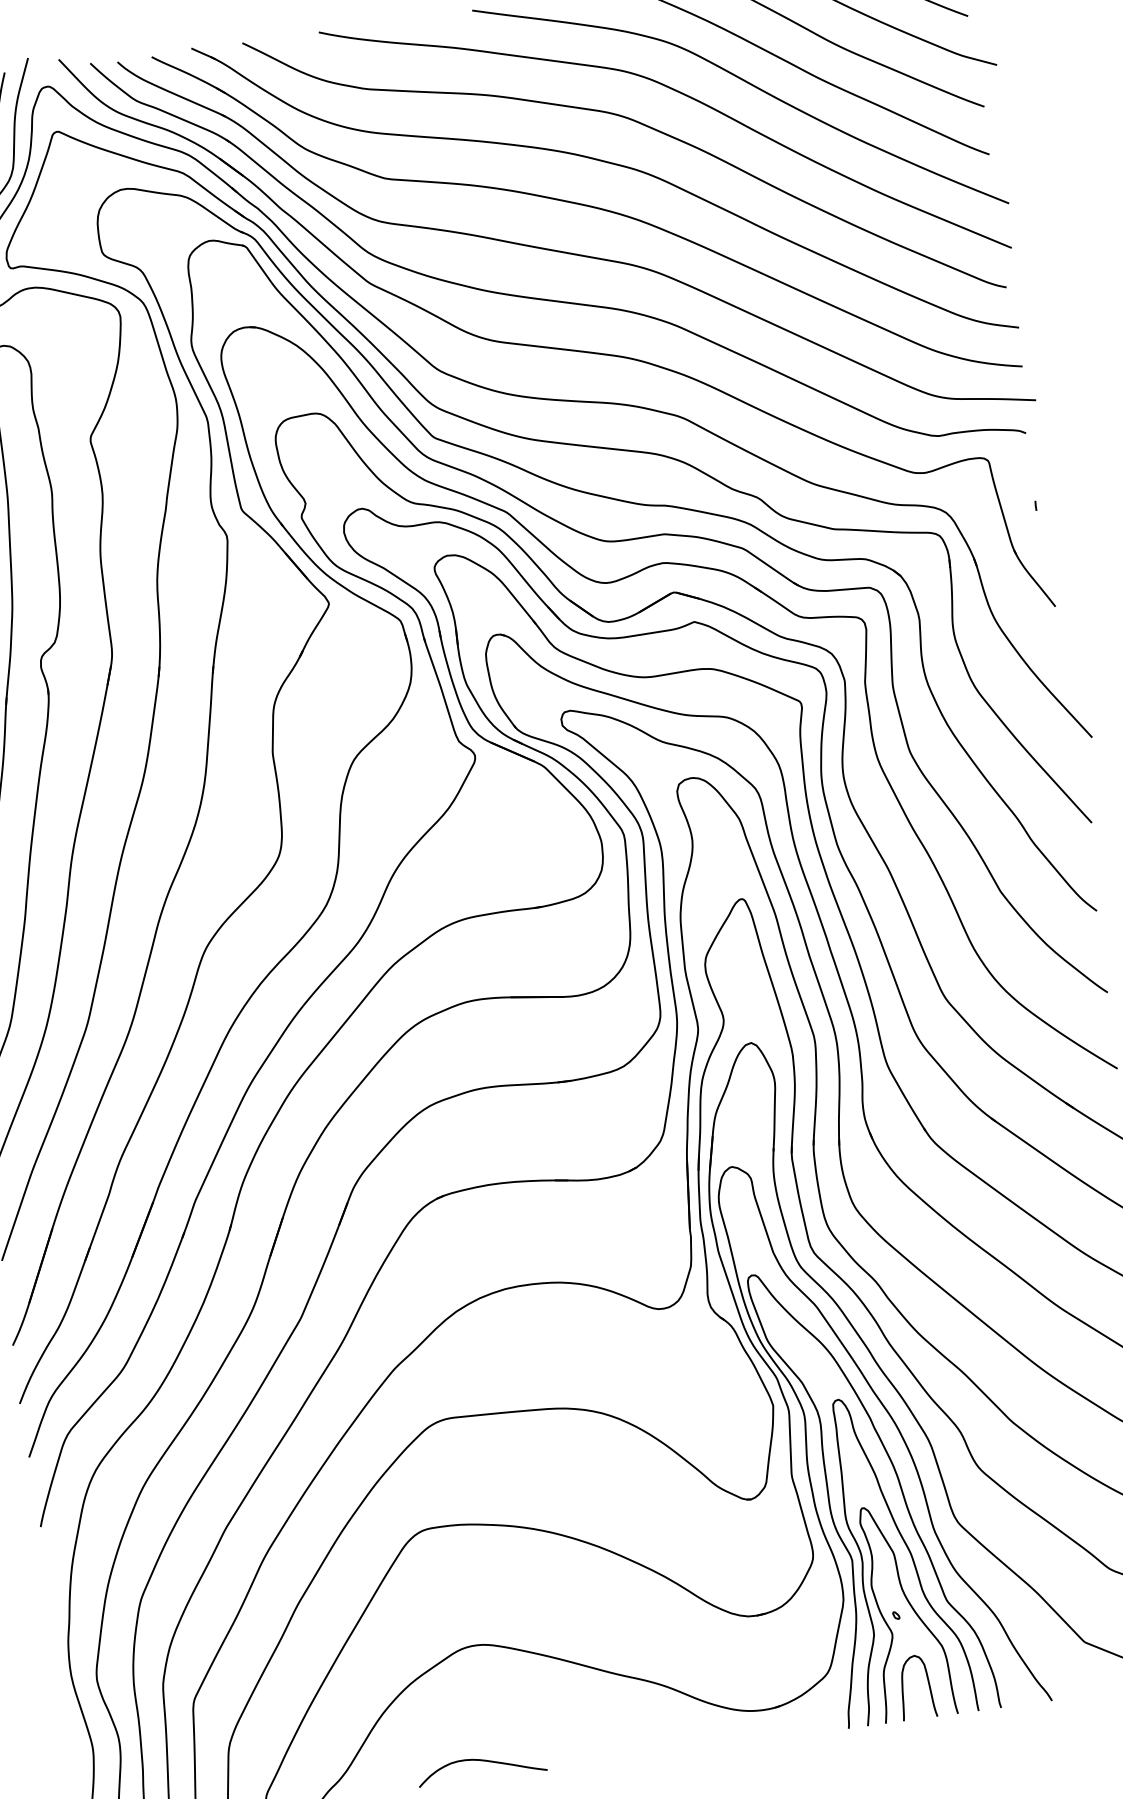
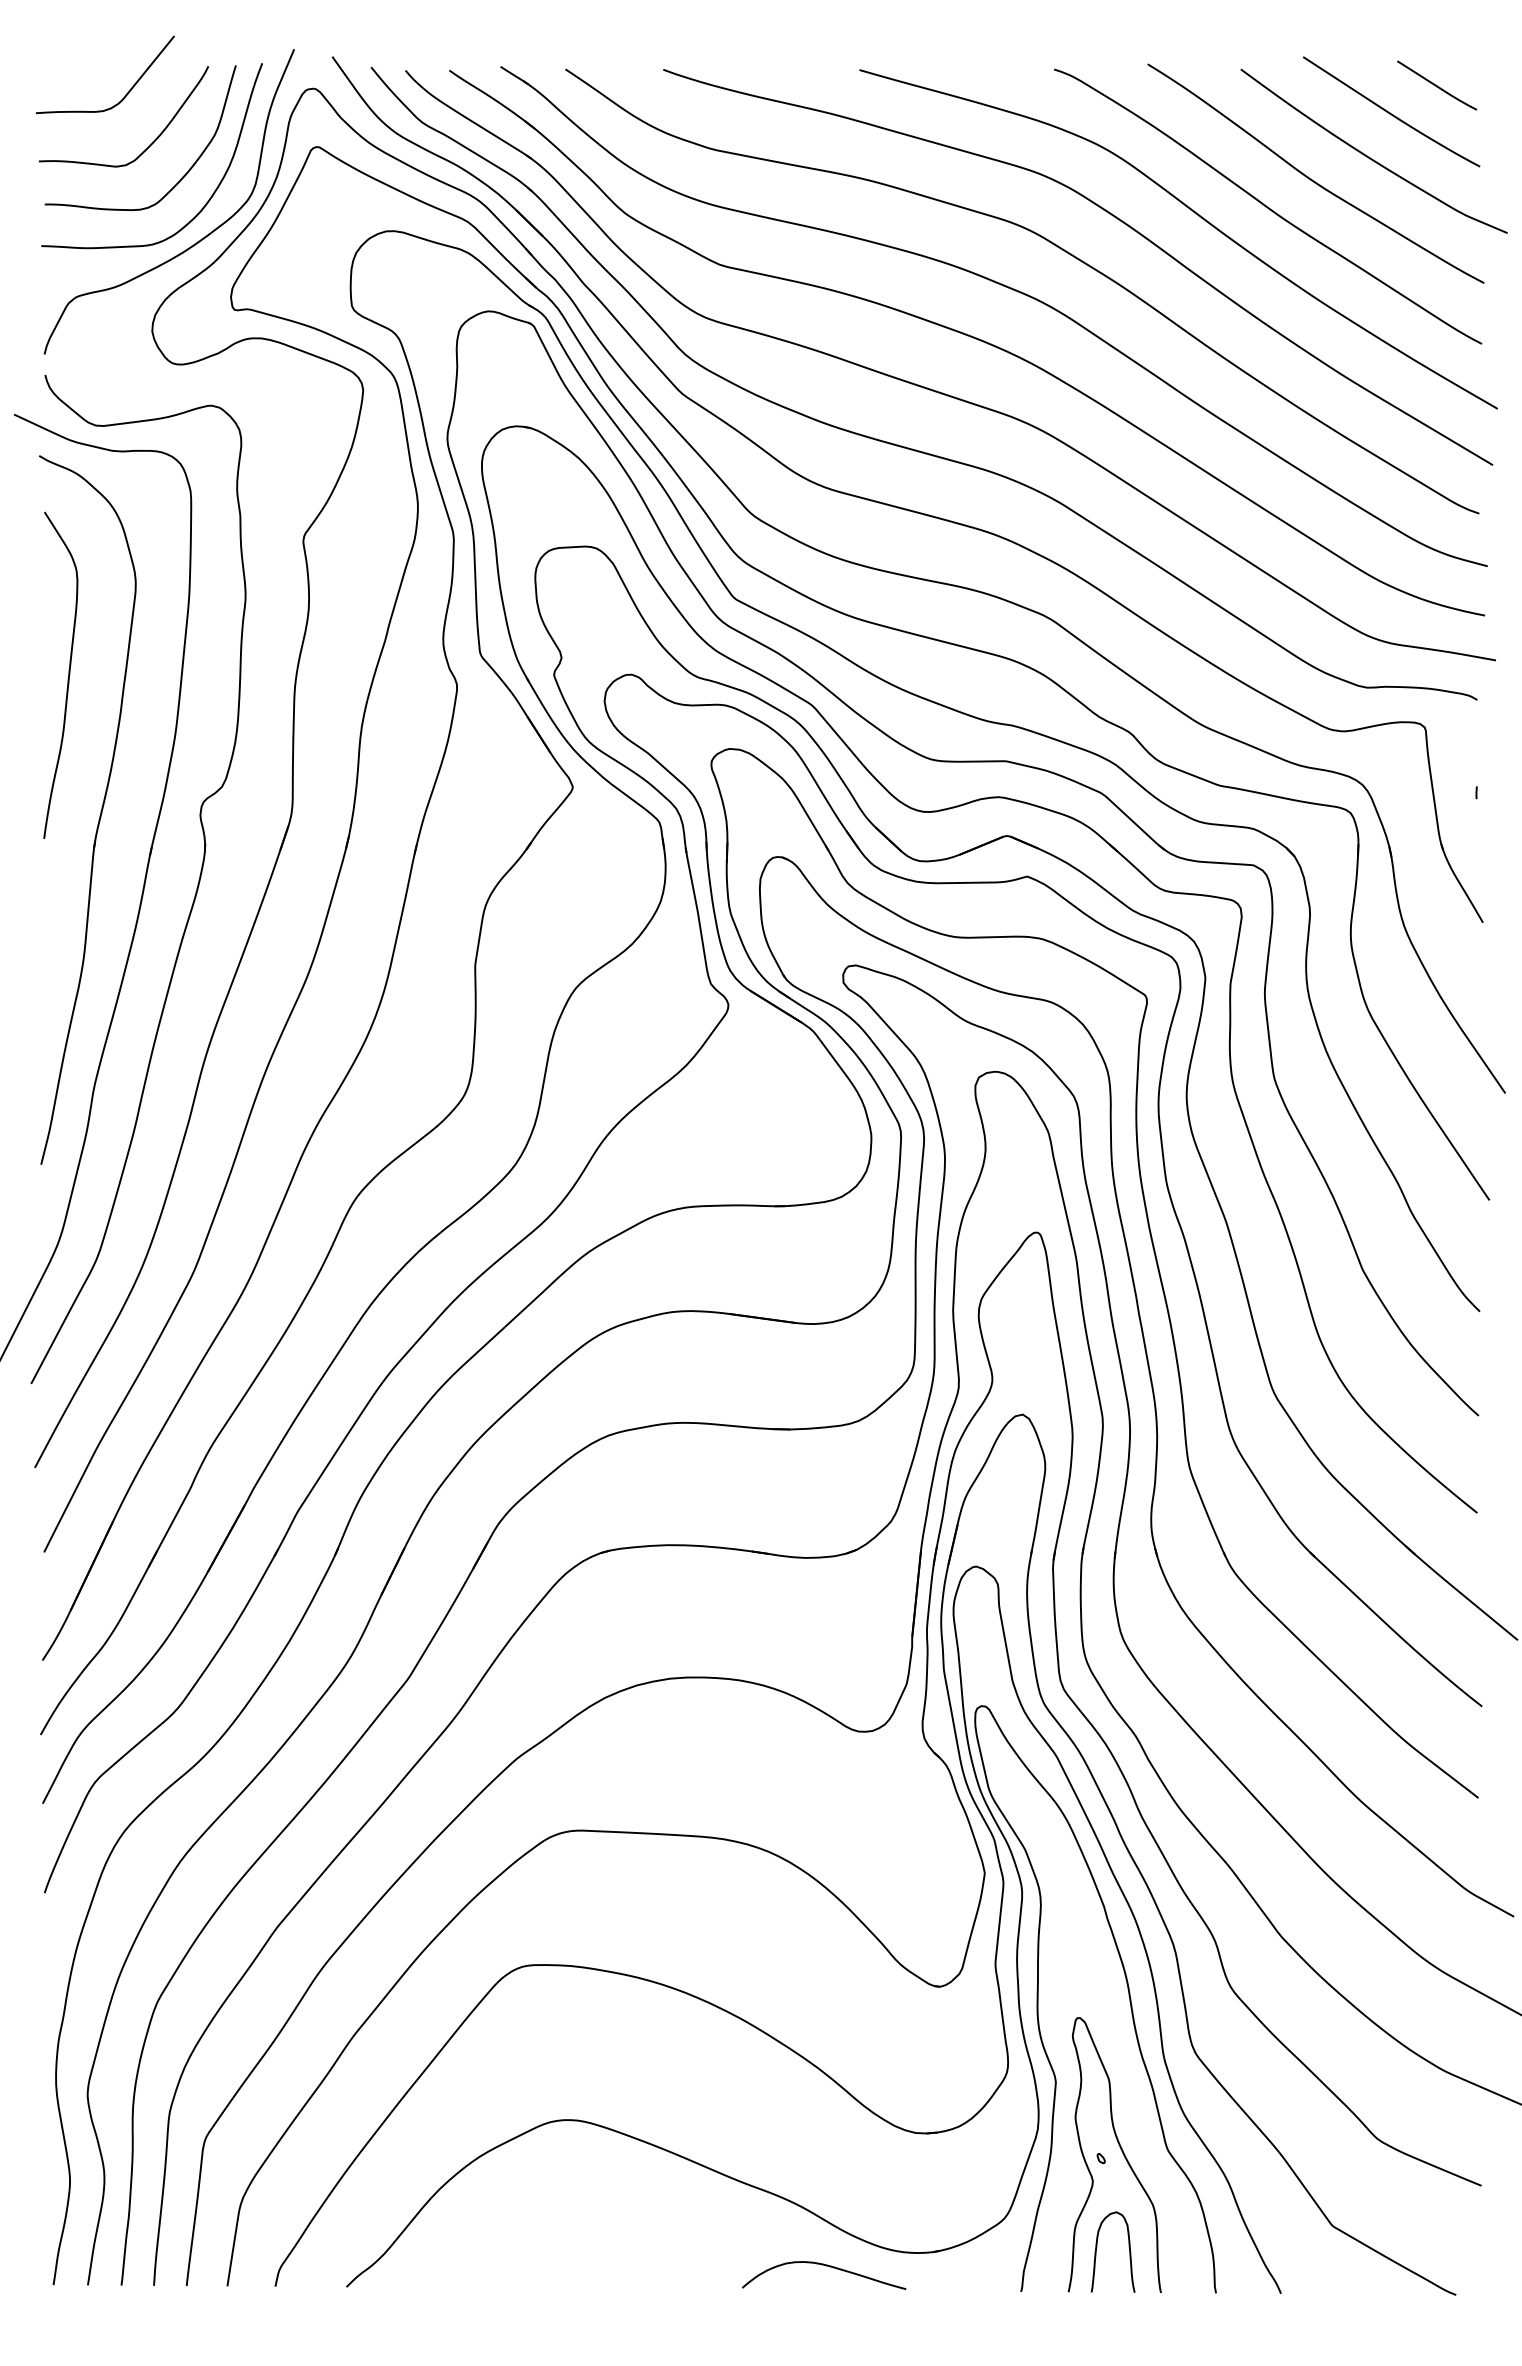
curve: (908, 1551) -> (1128, 2080), removed
curve: (481, 1761) -> (825, 2266), moved

